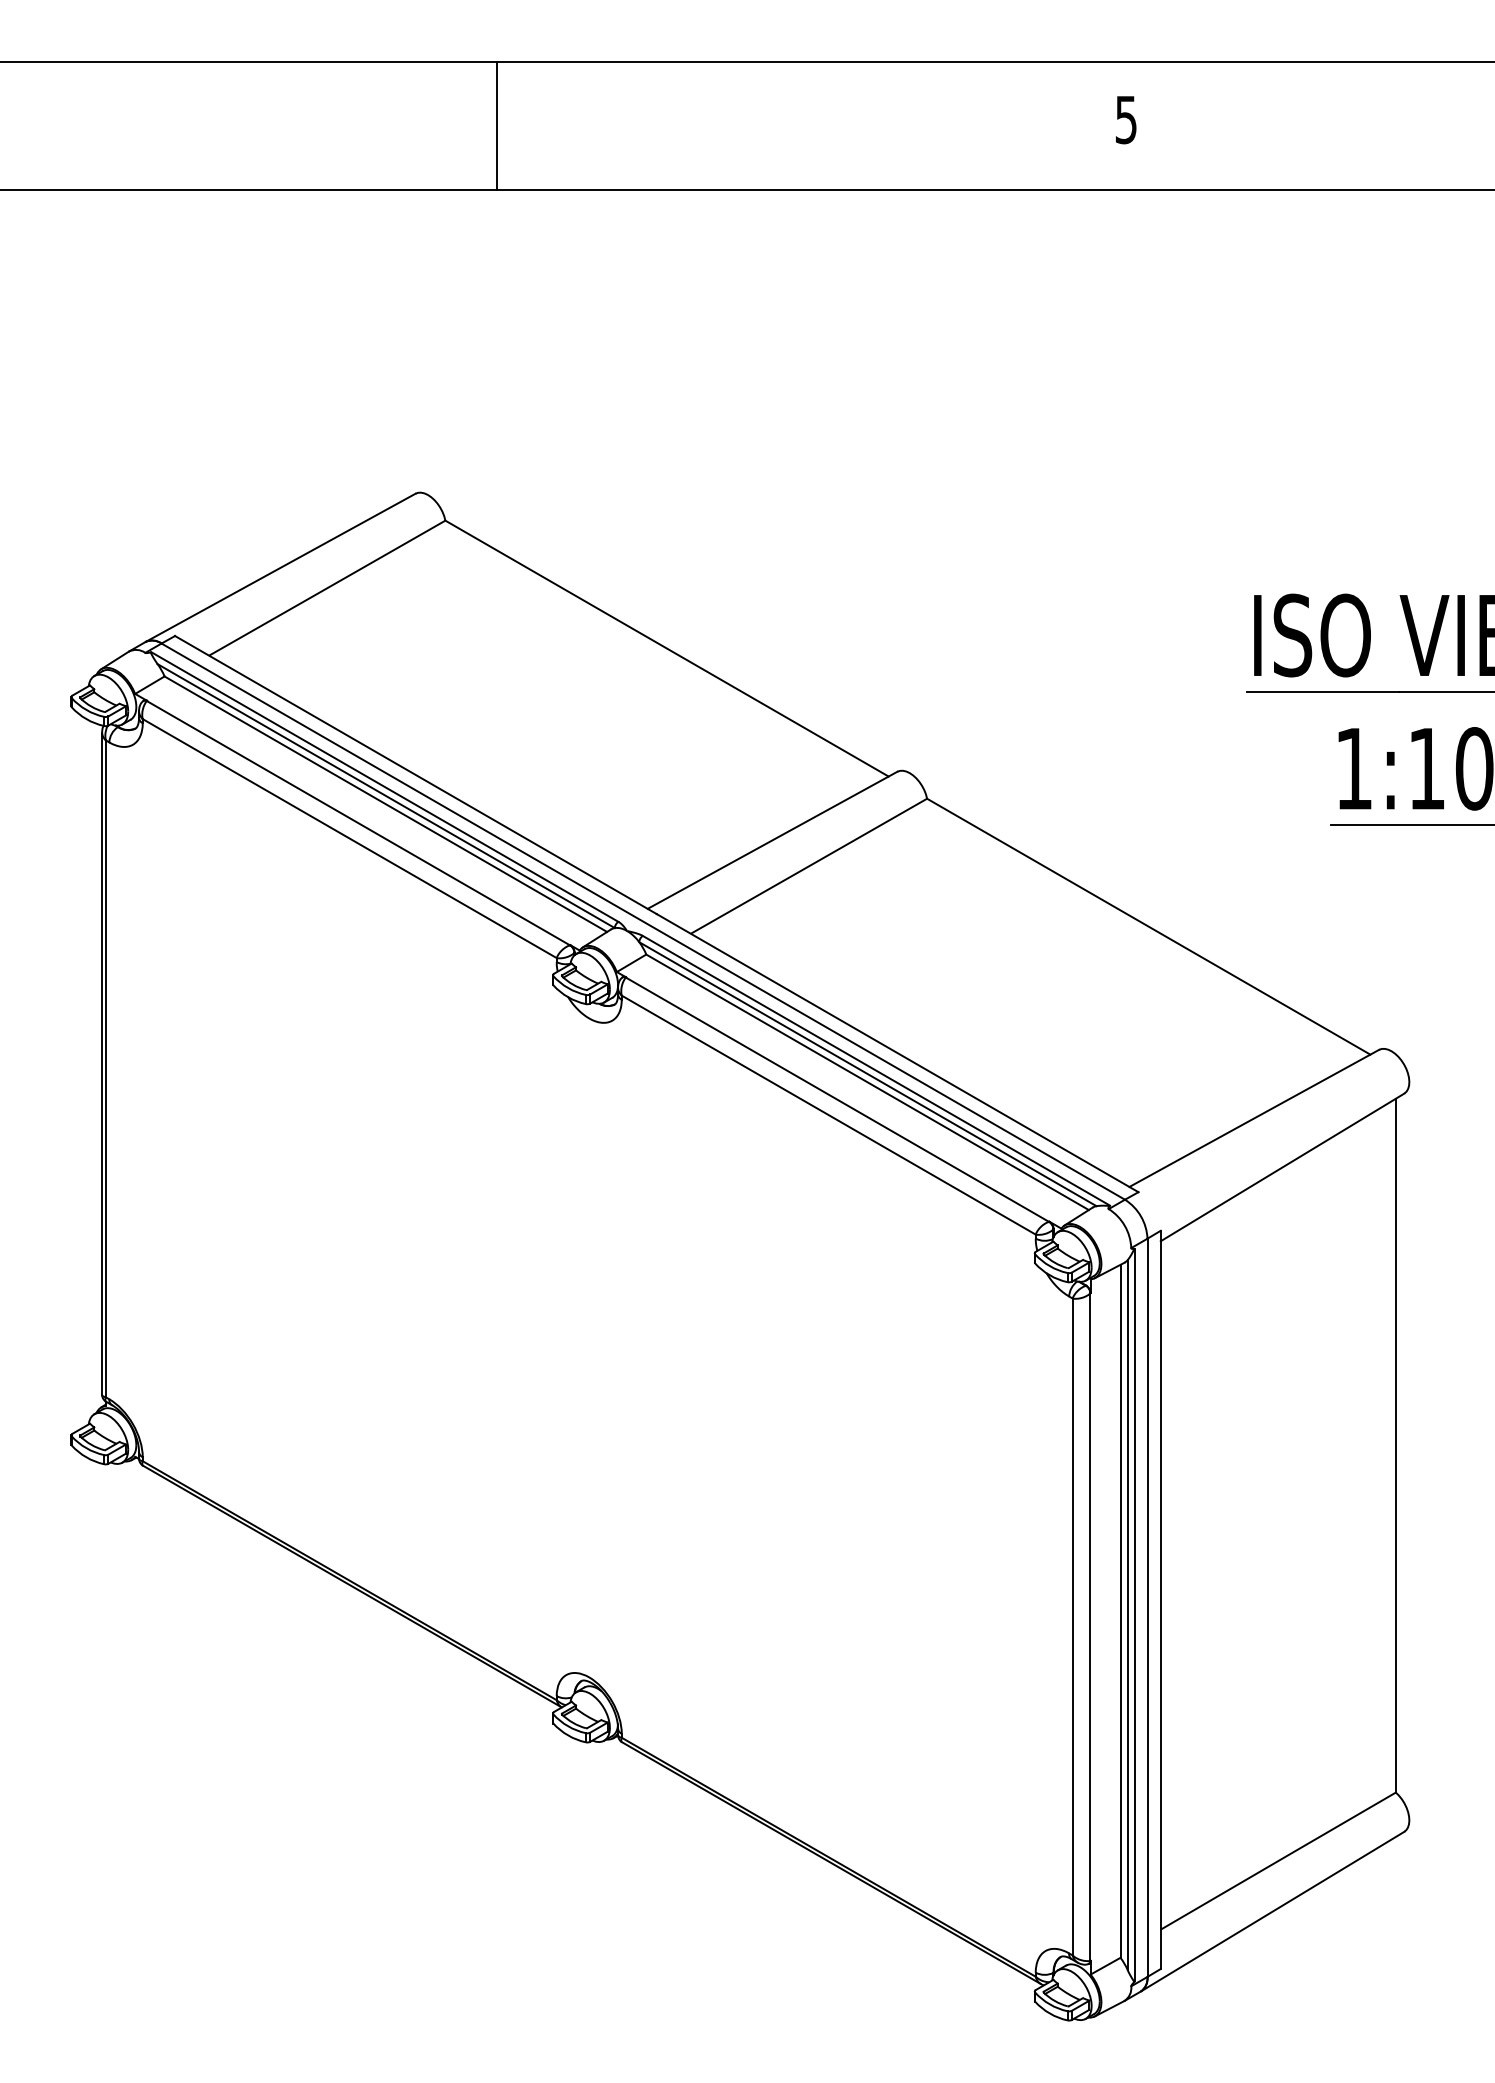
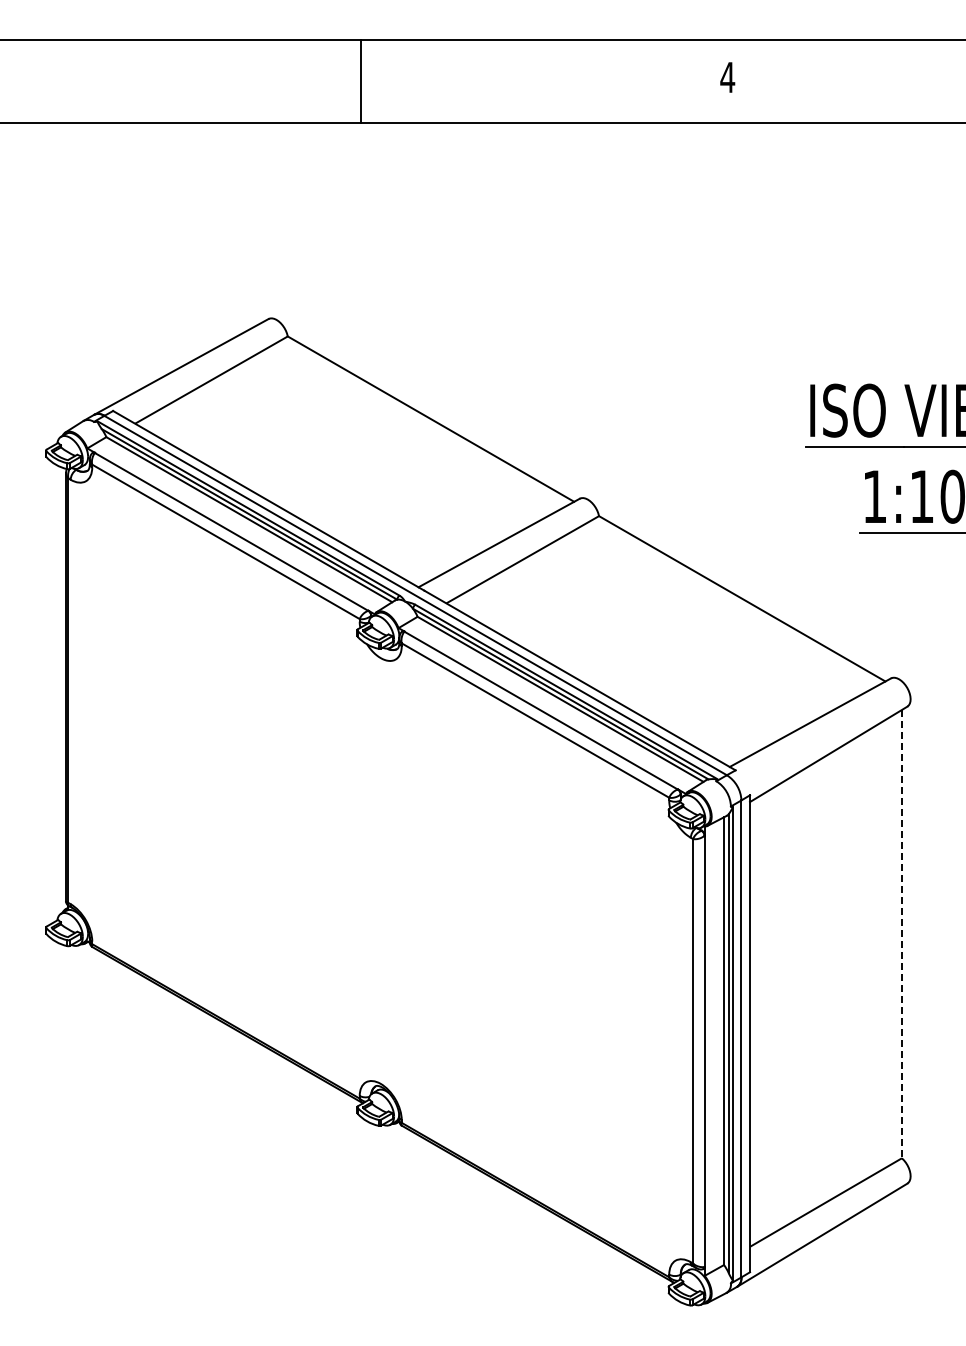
text: (1125, 119) -> (727, 77), 5 -> 4
line: (497, 126) -> (361, 81), moved
line: (1395, 1446) -> (901, 934), solid -> dashed

